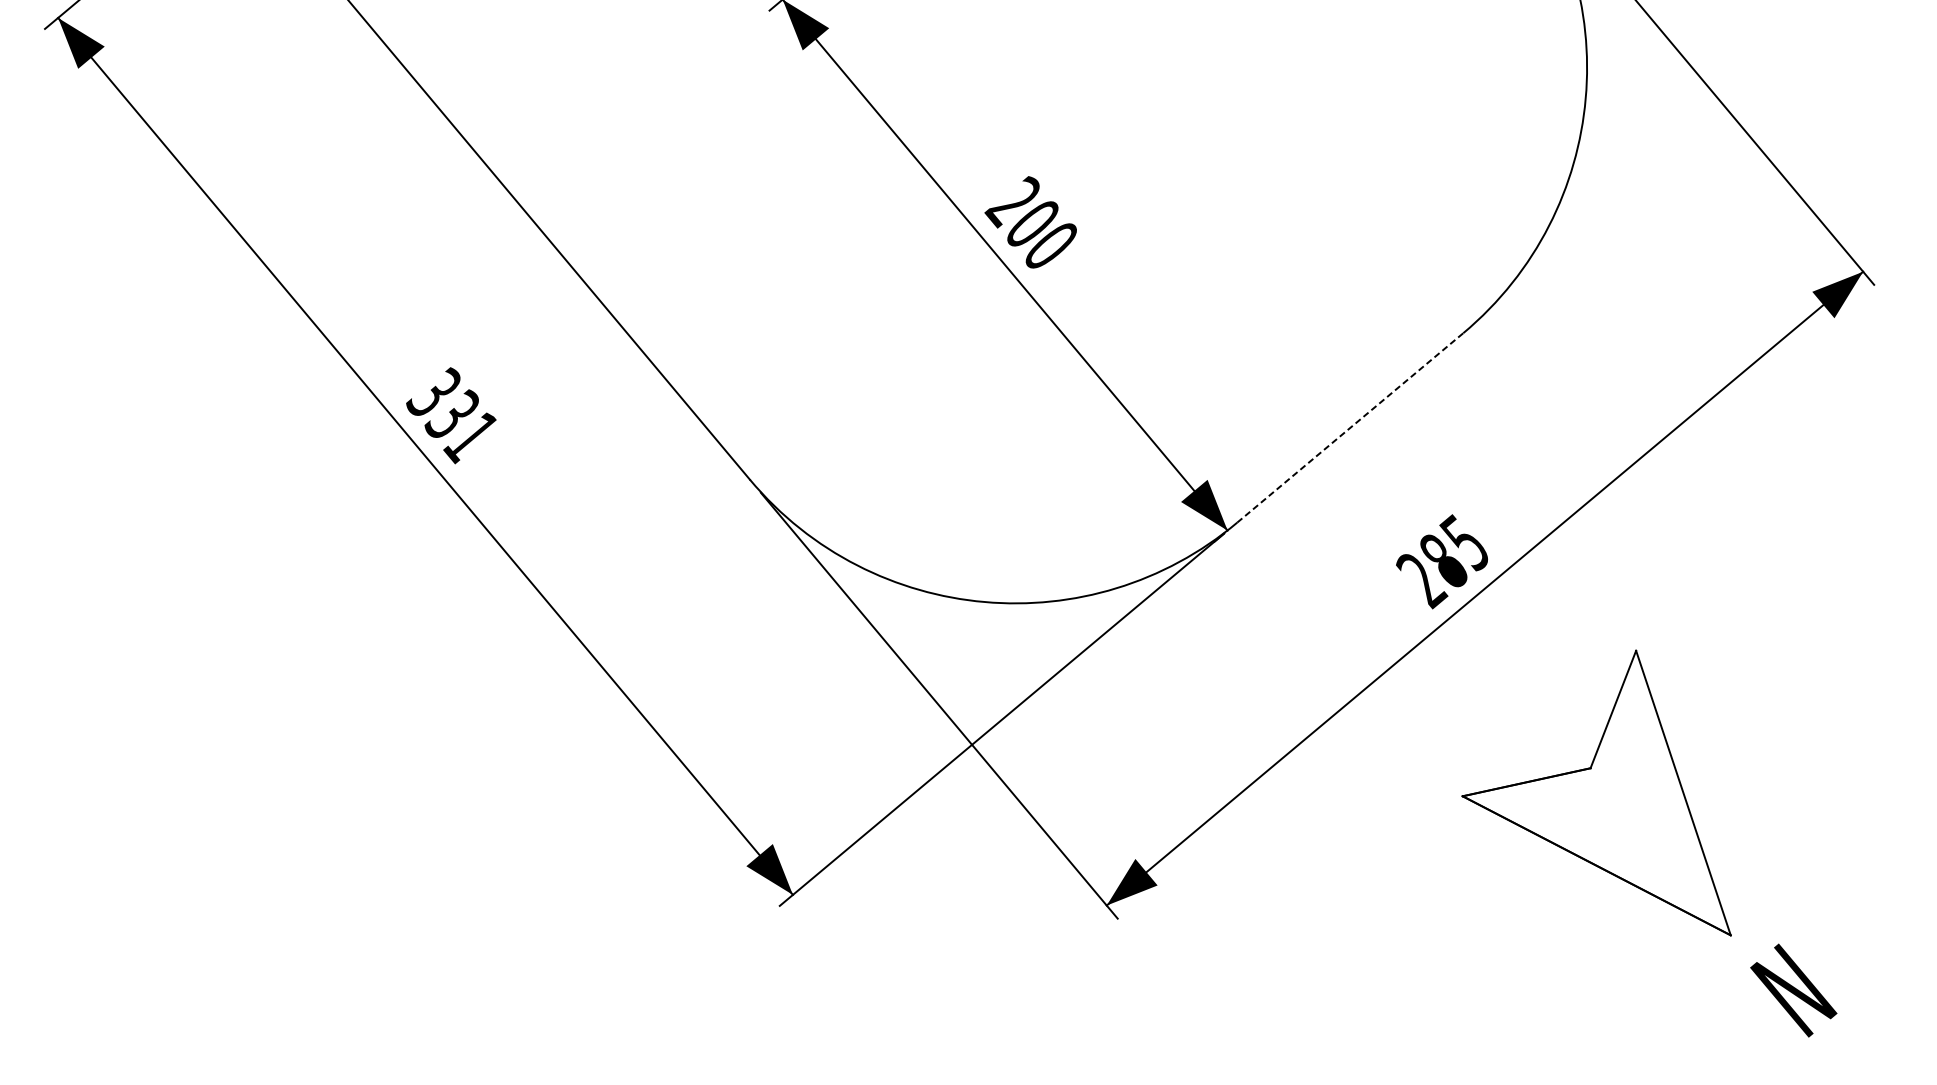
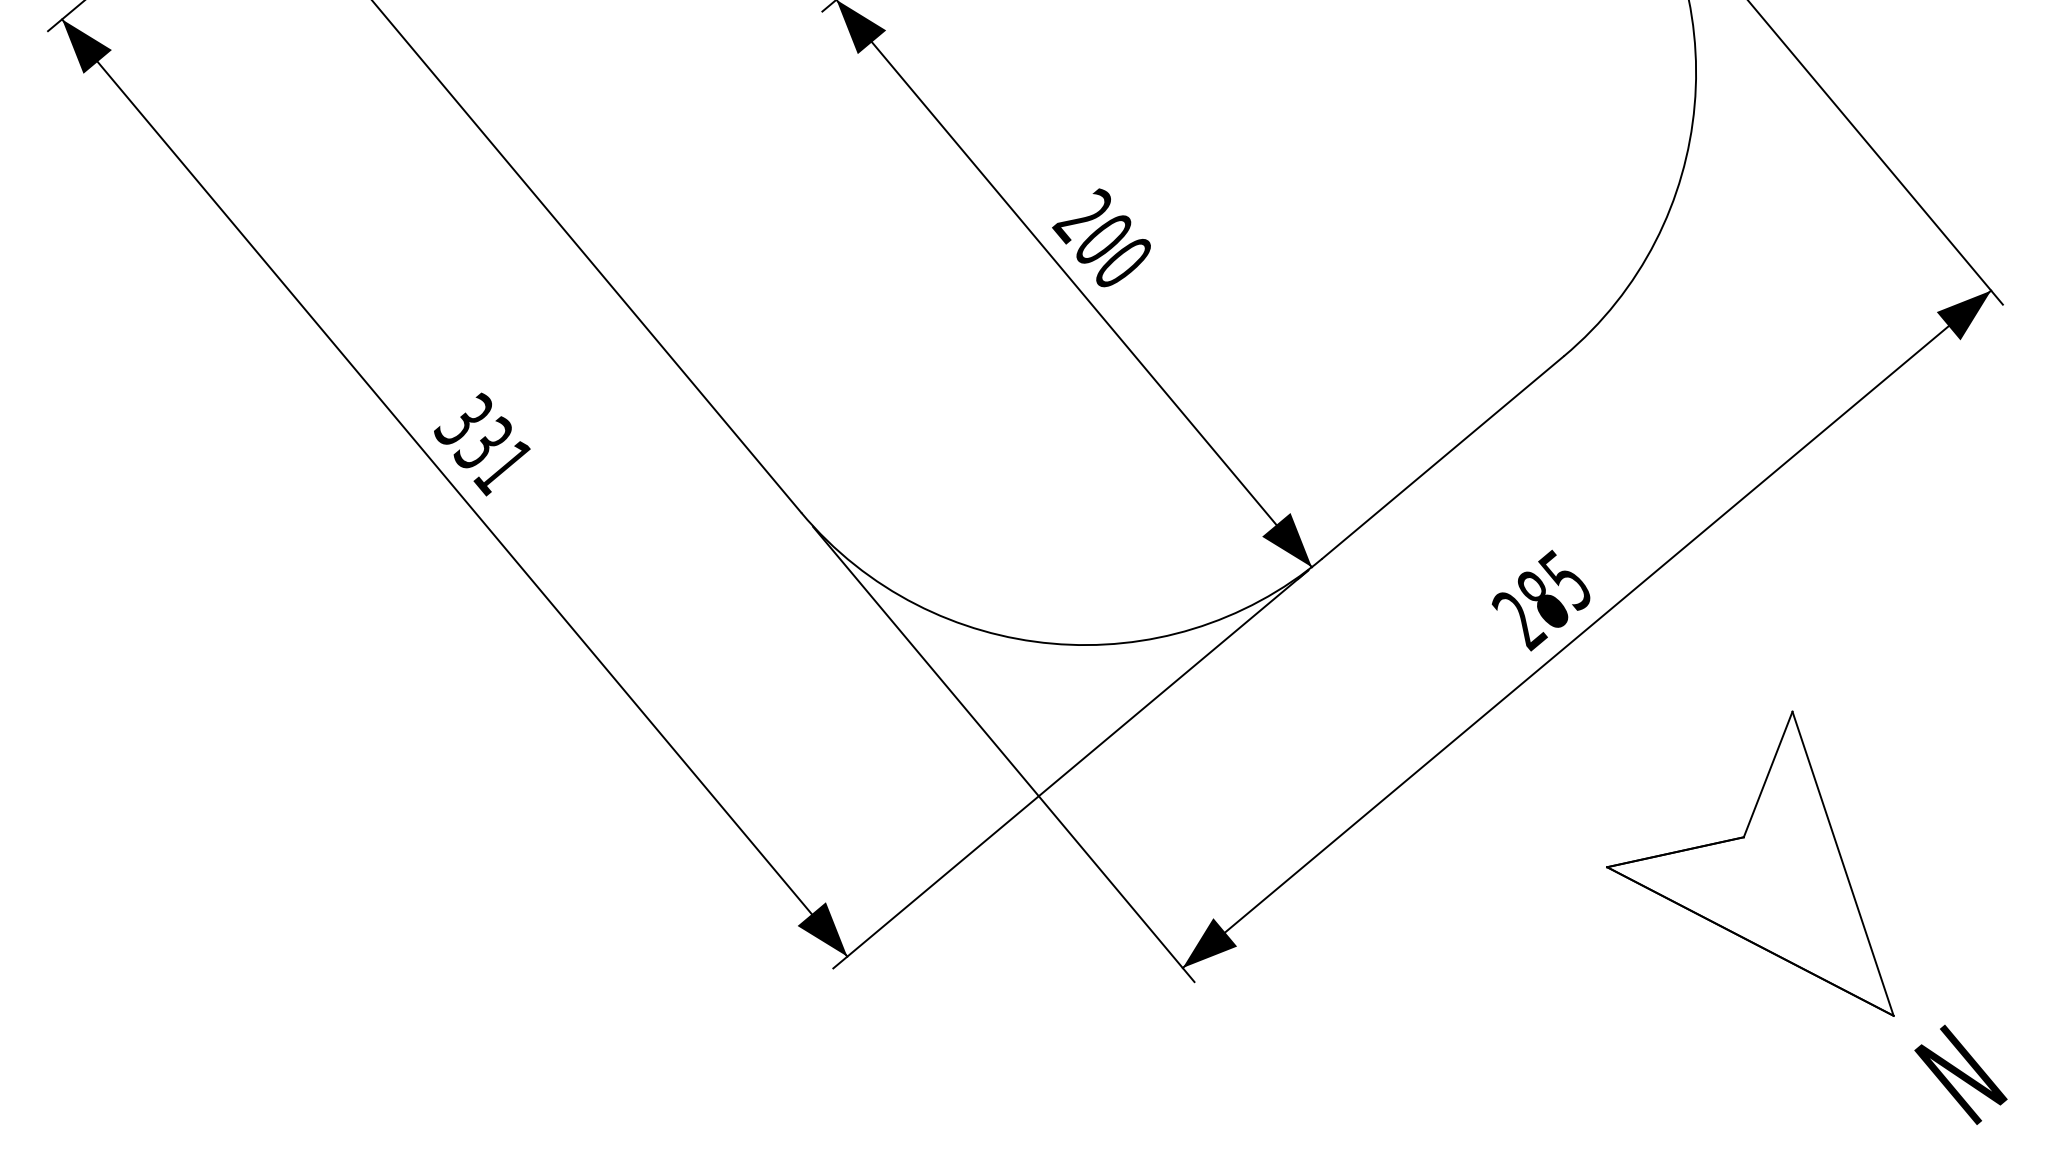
line: (1350, 427) -> (1443, 457), dashed -> solid
part: (1649, 843) -> (1806, 917), moved

